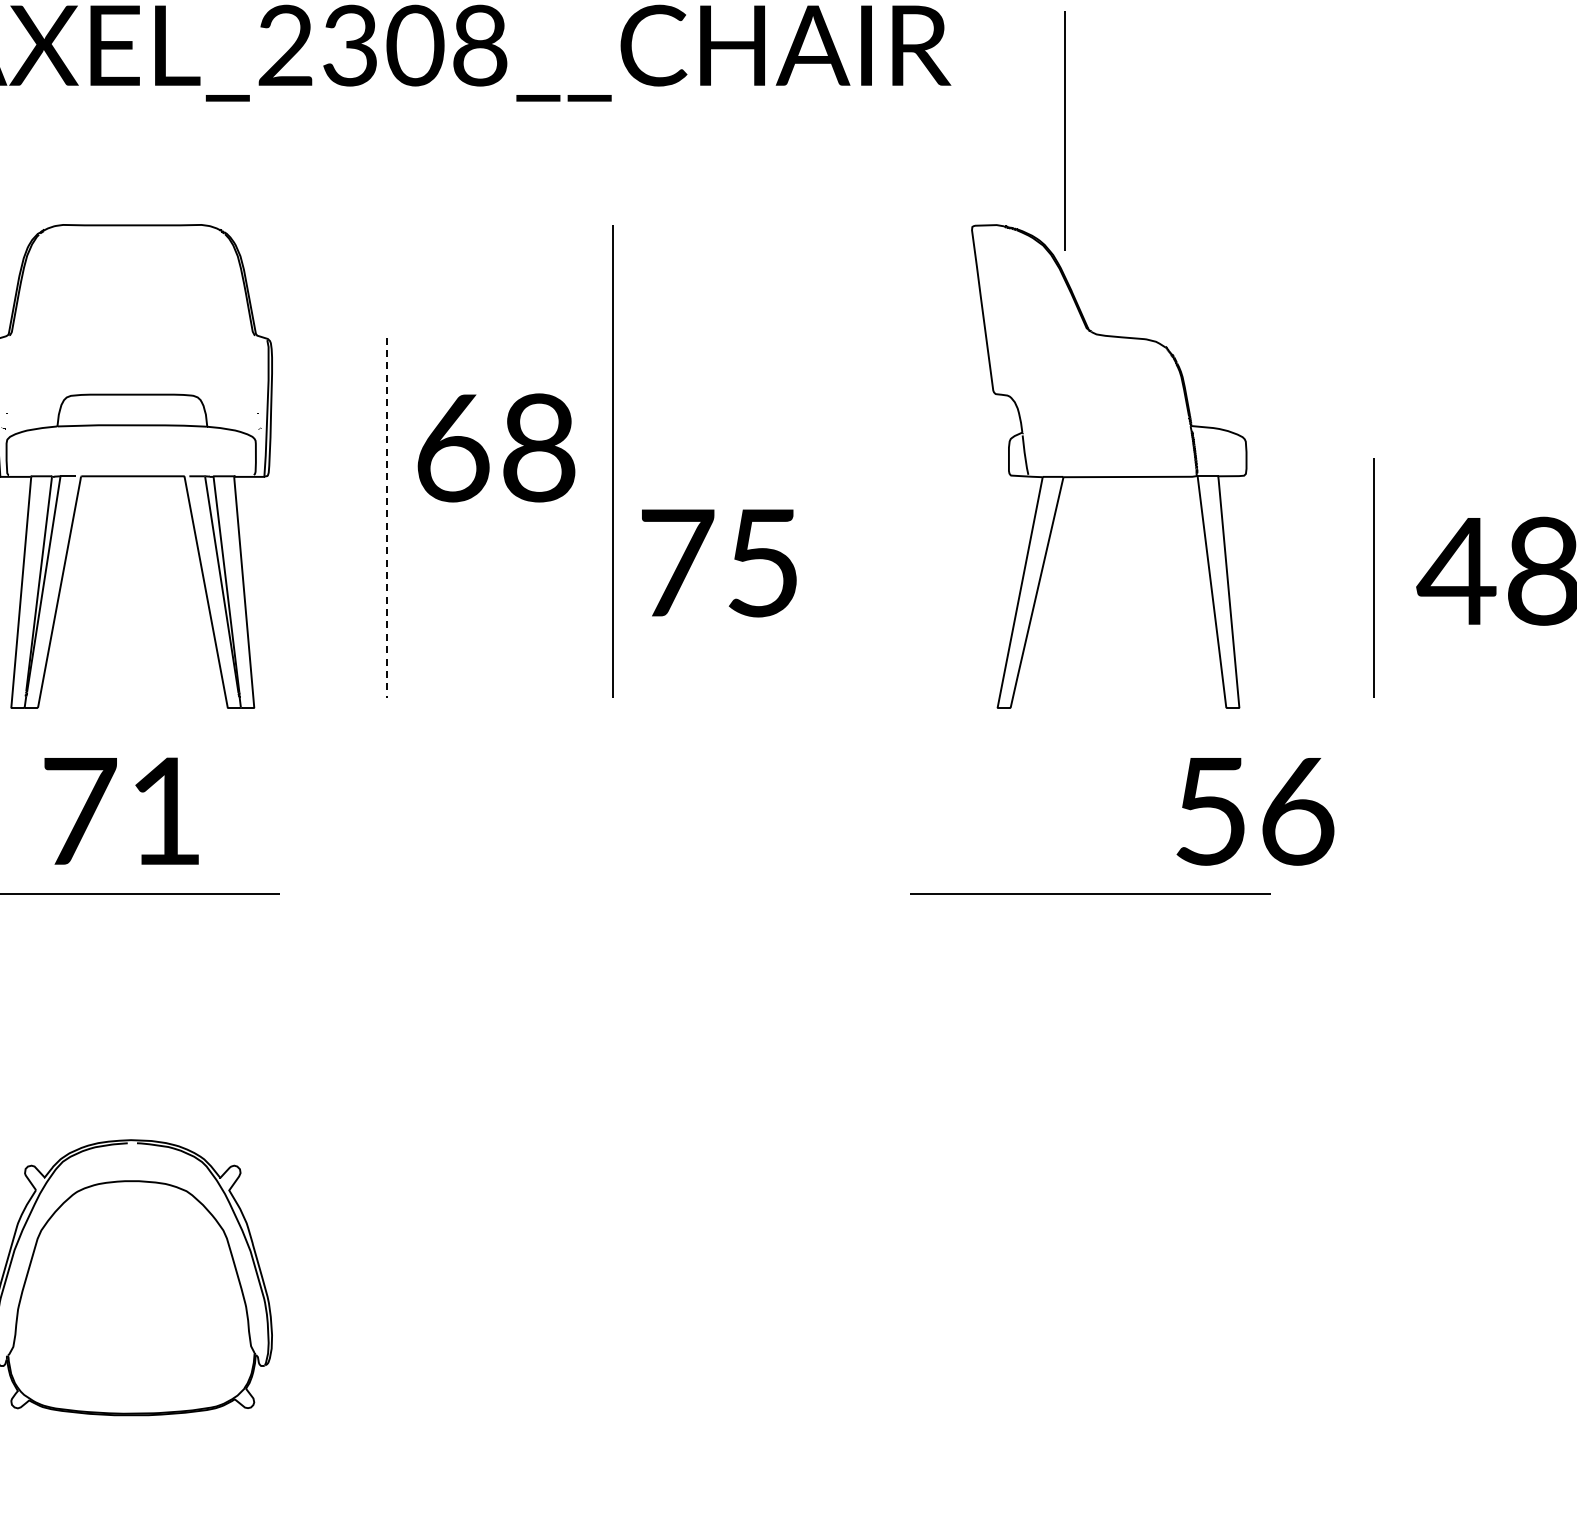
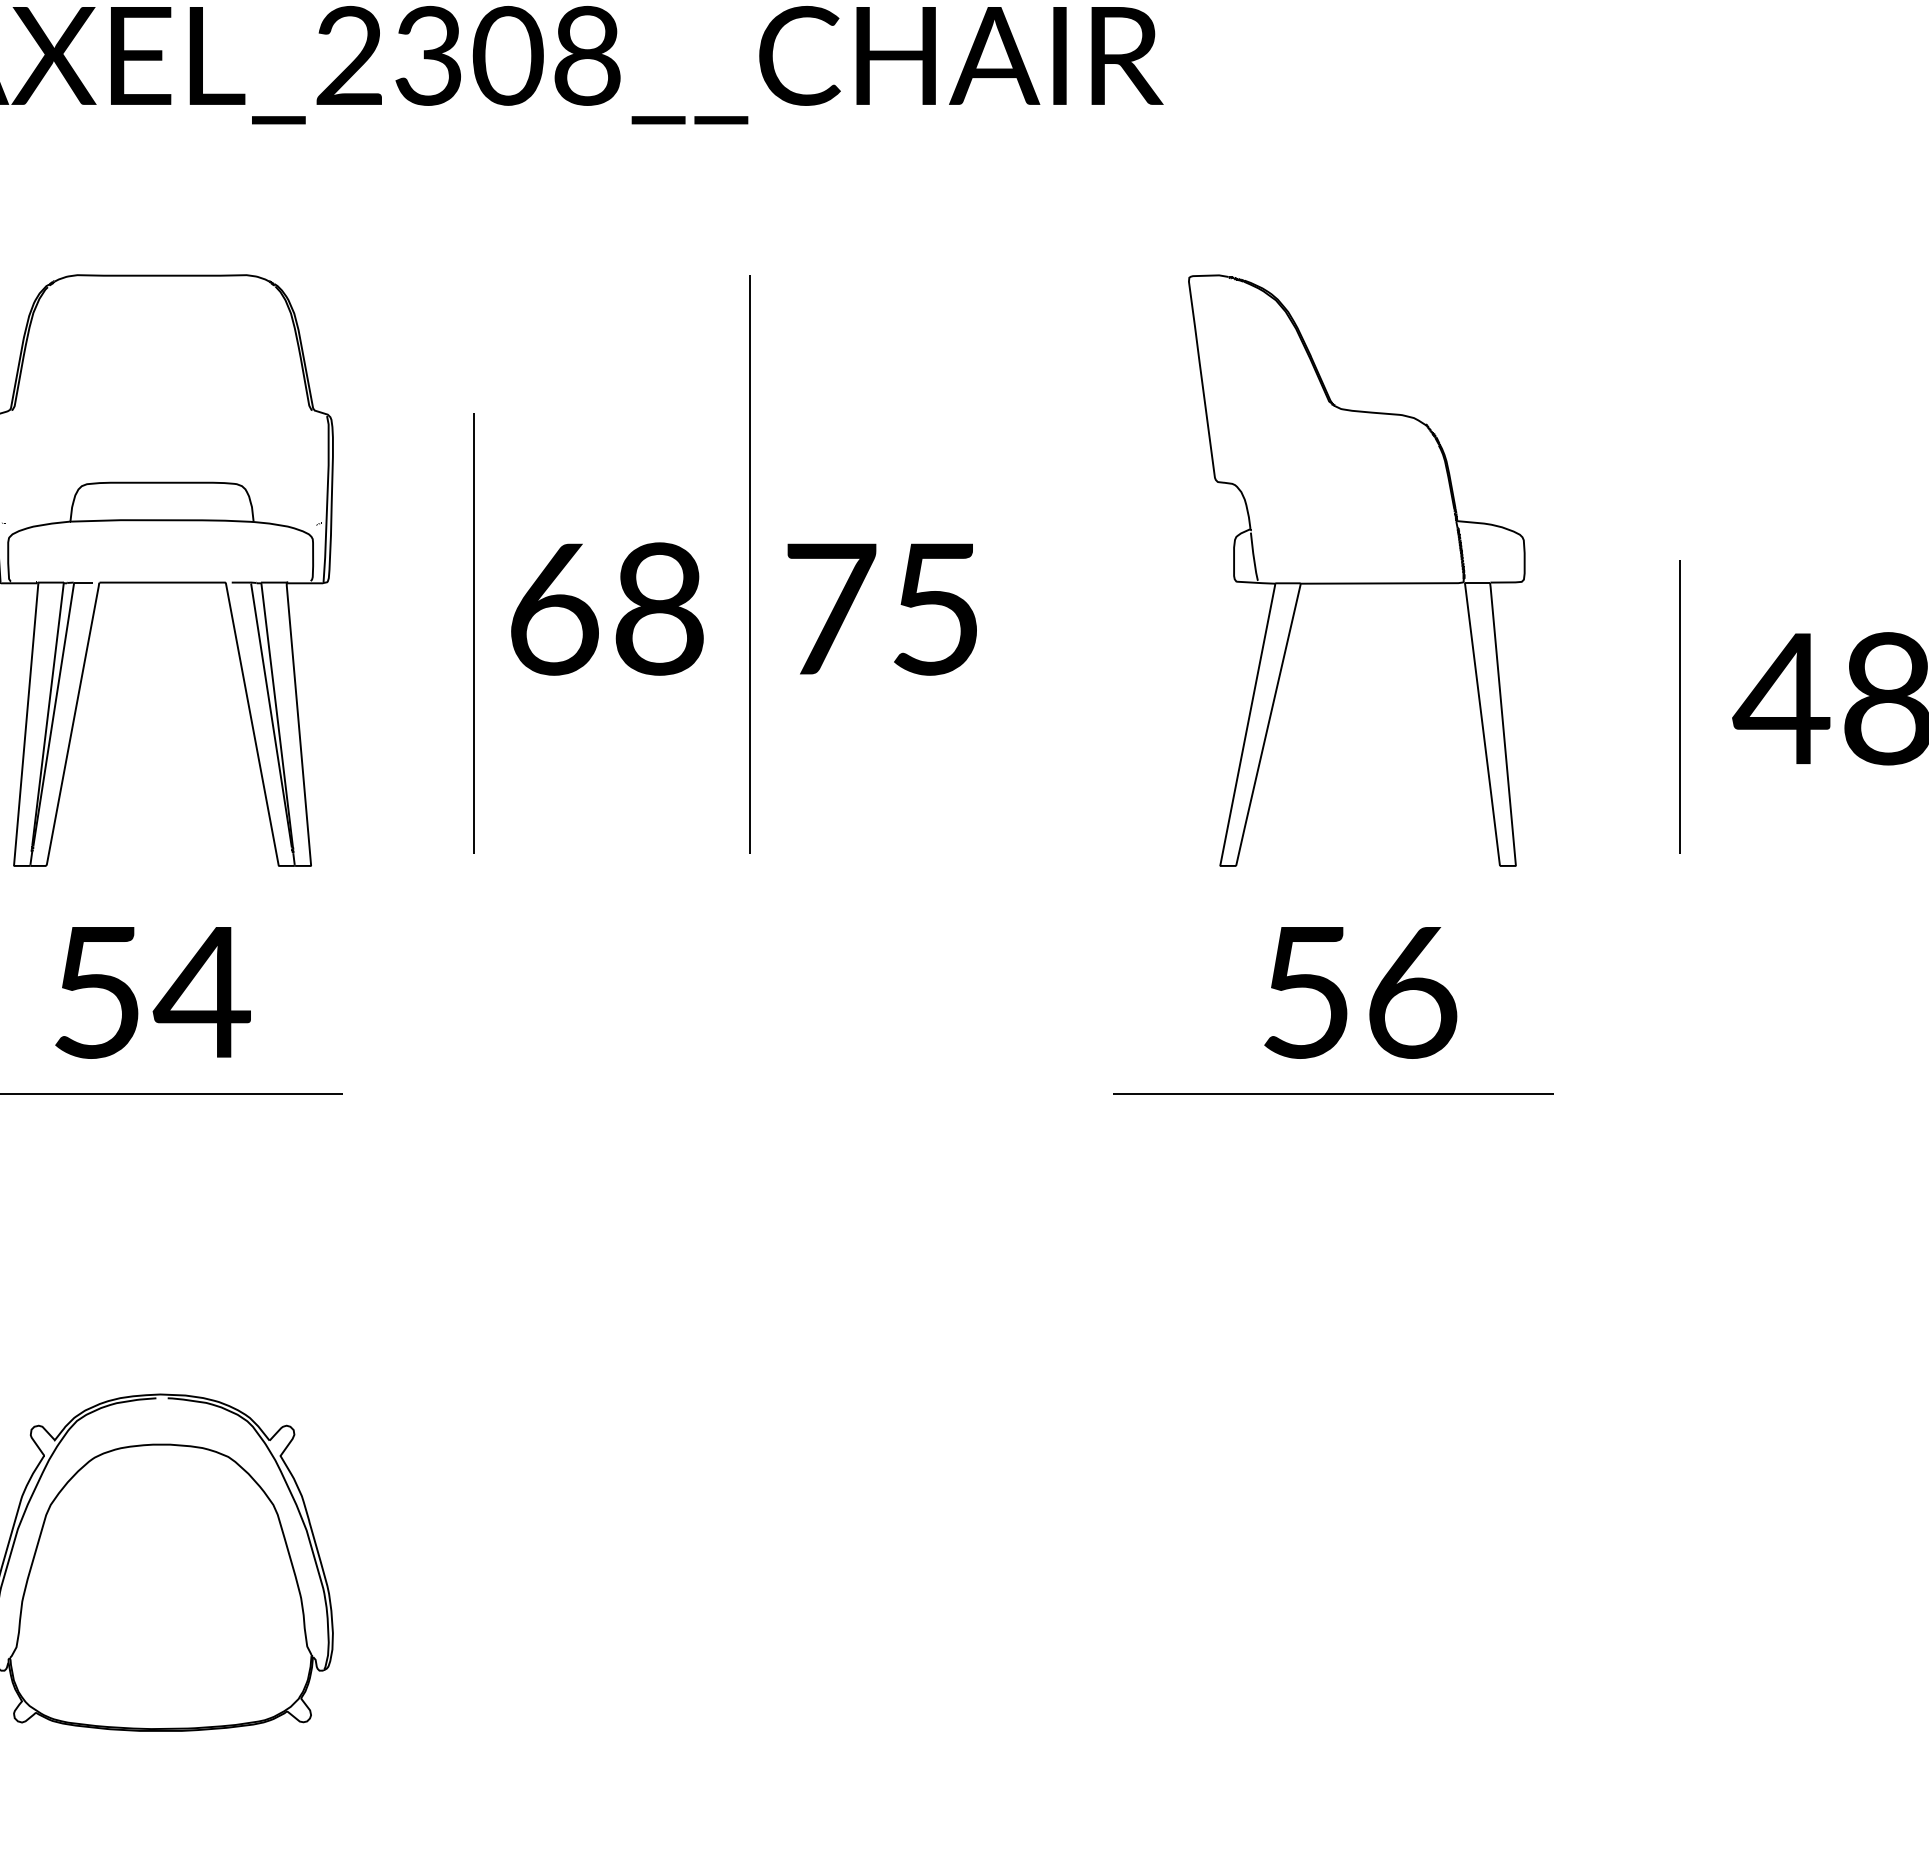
line: (1064, 130) -> (1302, 159), removed
text: (496, 447) -> (607, 608), moved
line: (387, 518) -> (474, 634), dashed -> solid
text: (719, 563) -> (882, 609), moved
text: (124, 811) -> (152, 992), 71 -> 54
text: (1255, 811) -> (1360, 992), moved

